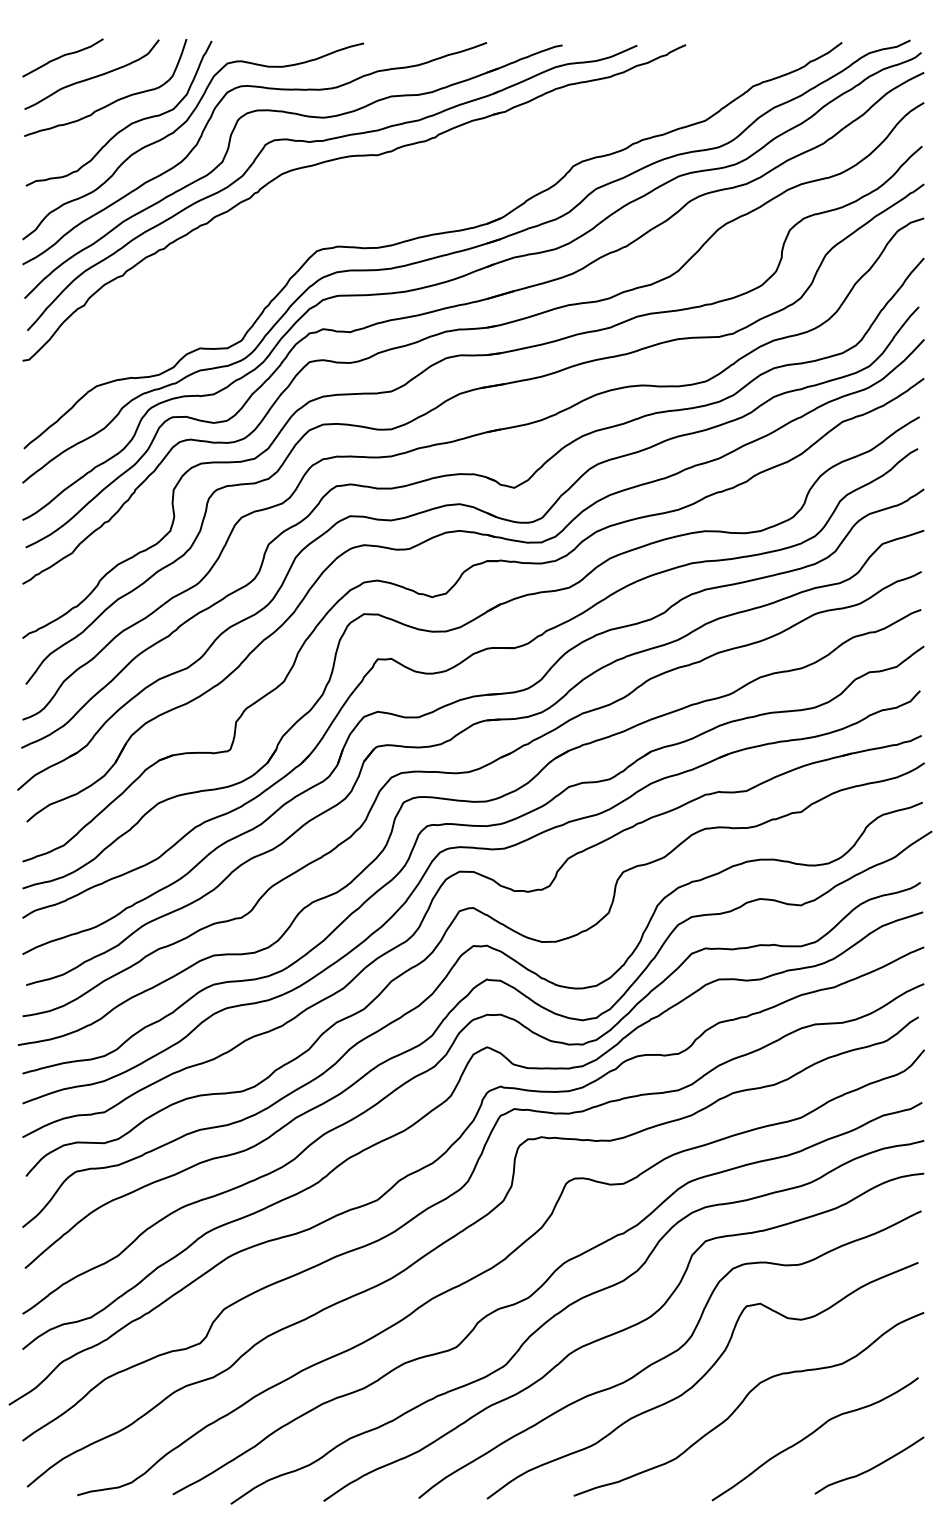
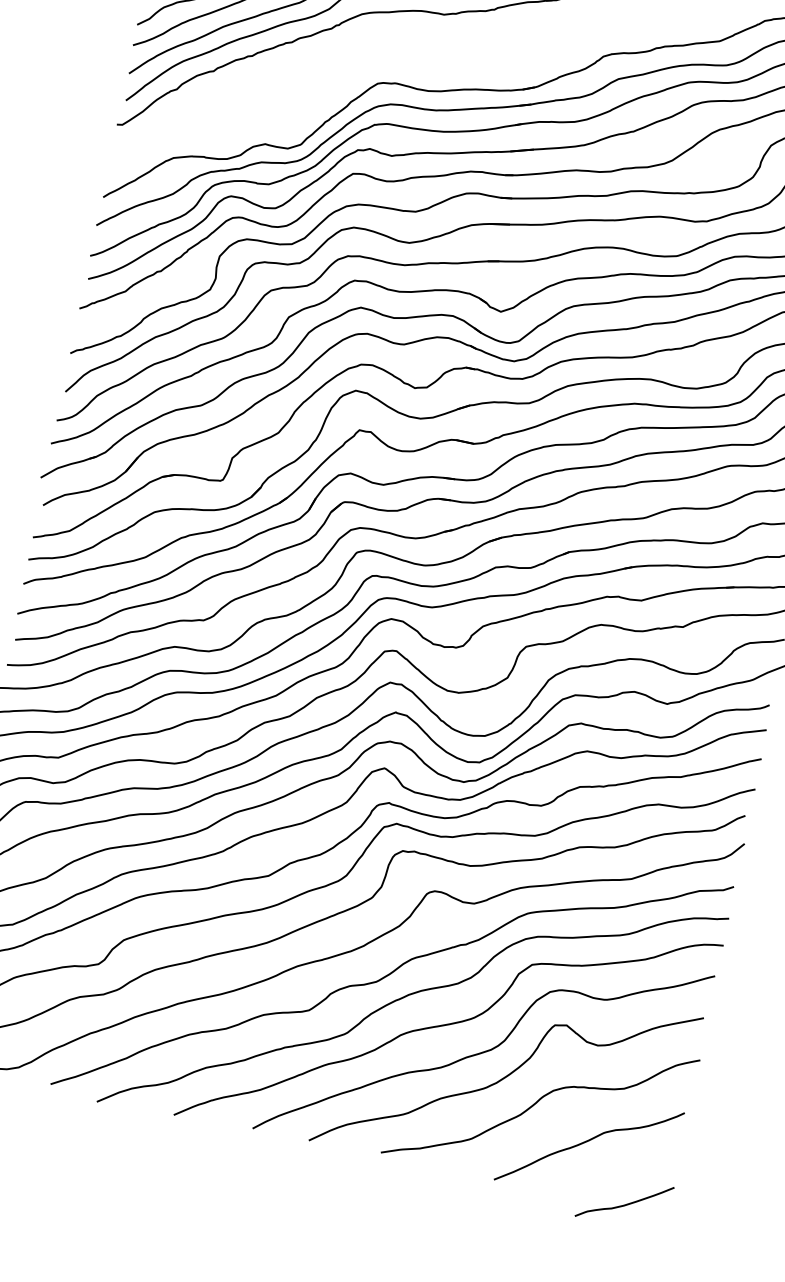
curve: (870, 1468) -> (624, 1204), moved

